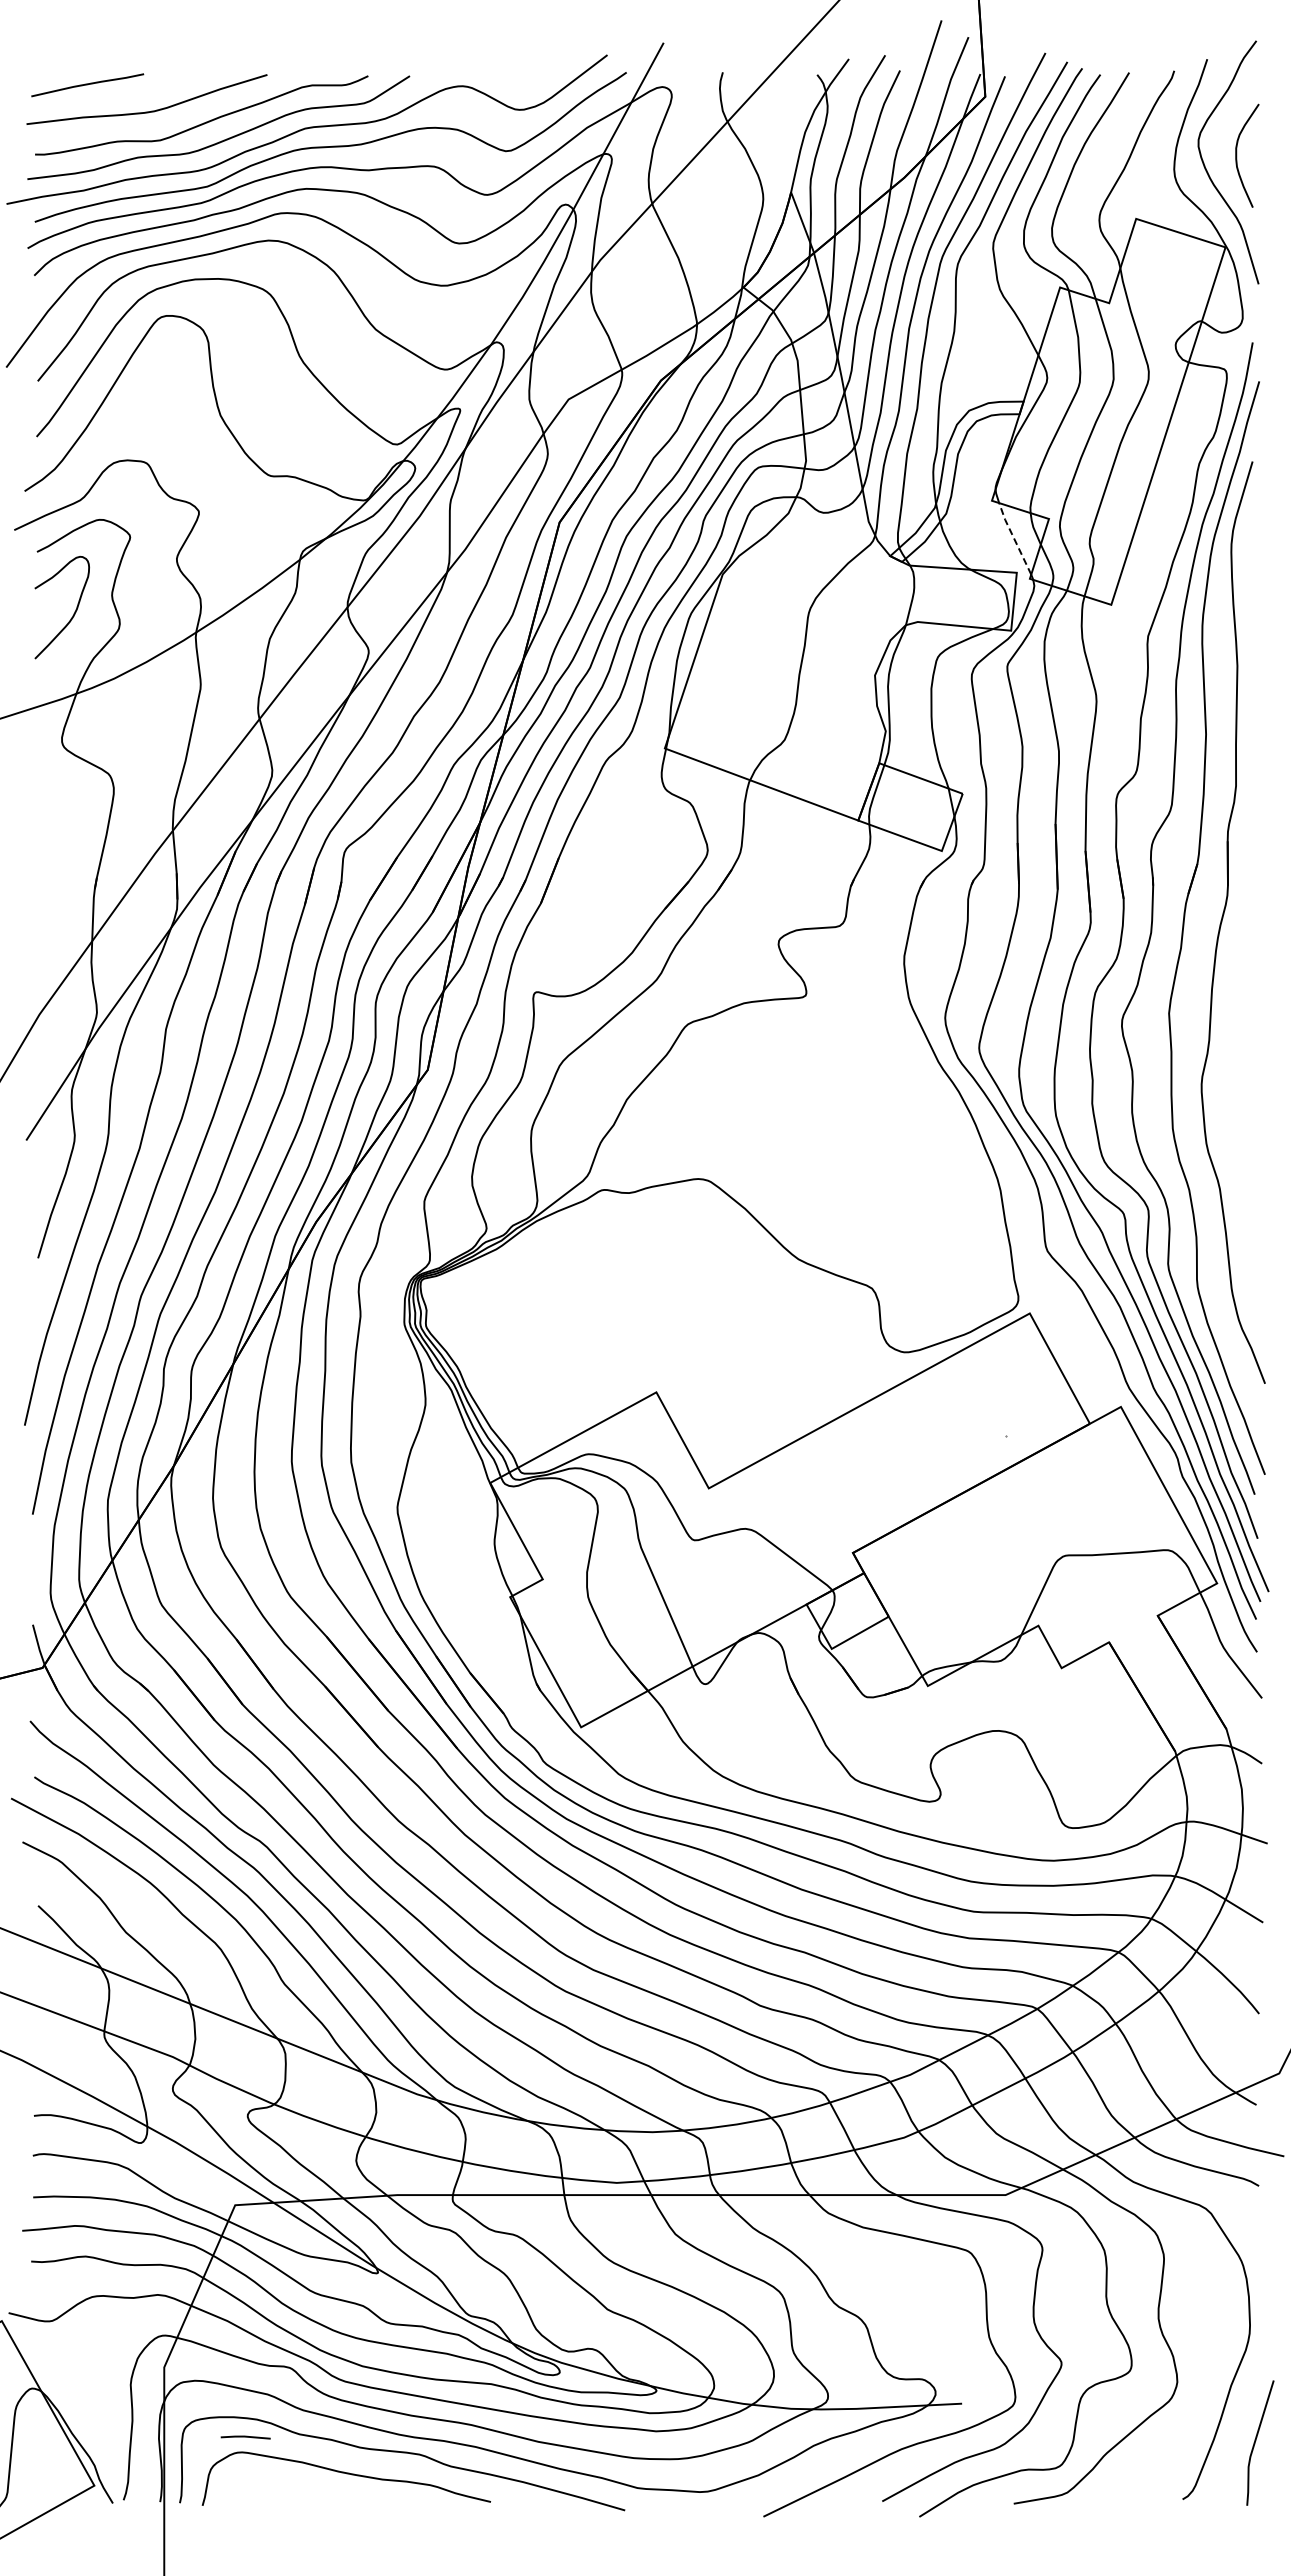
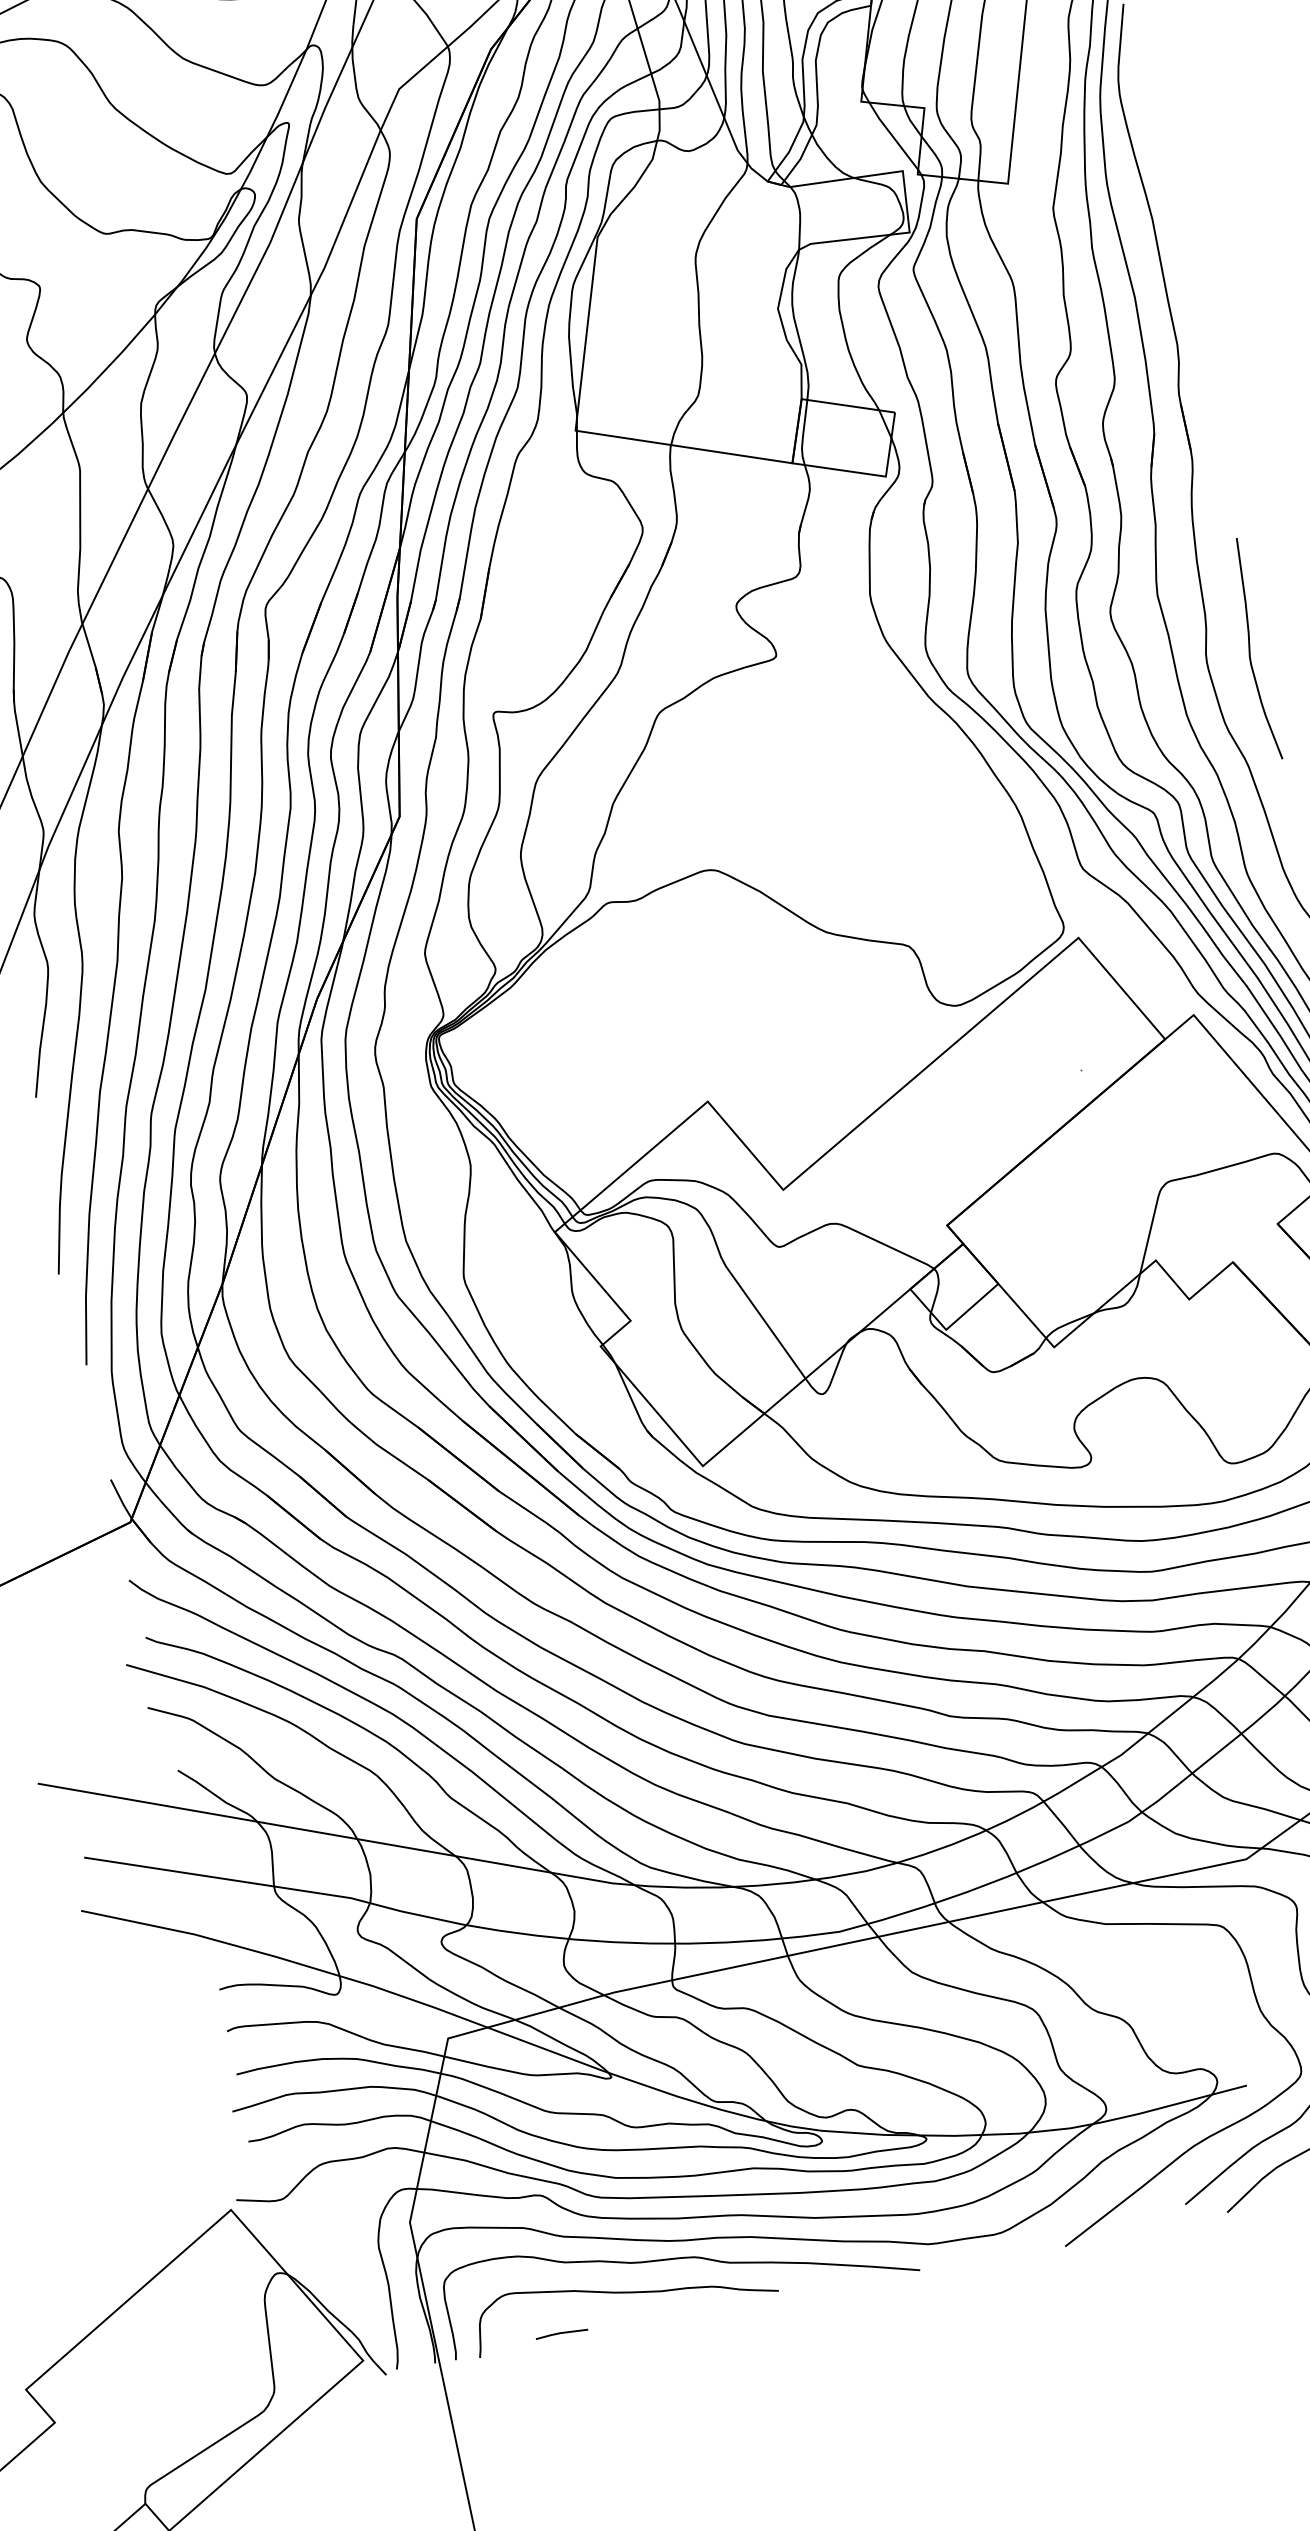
line: (1014, 538) -> (892, 135), dashed -> solid
curve: (1244, 1081) -> (1250, 649), added
line: (245, 2437) -> (561, 2333), moved

